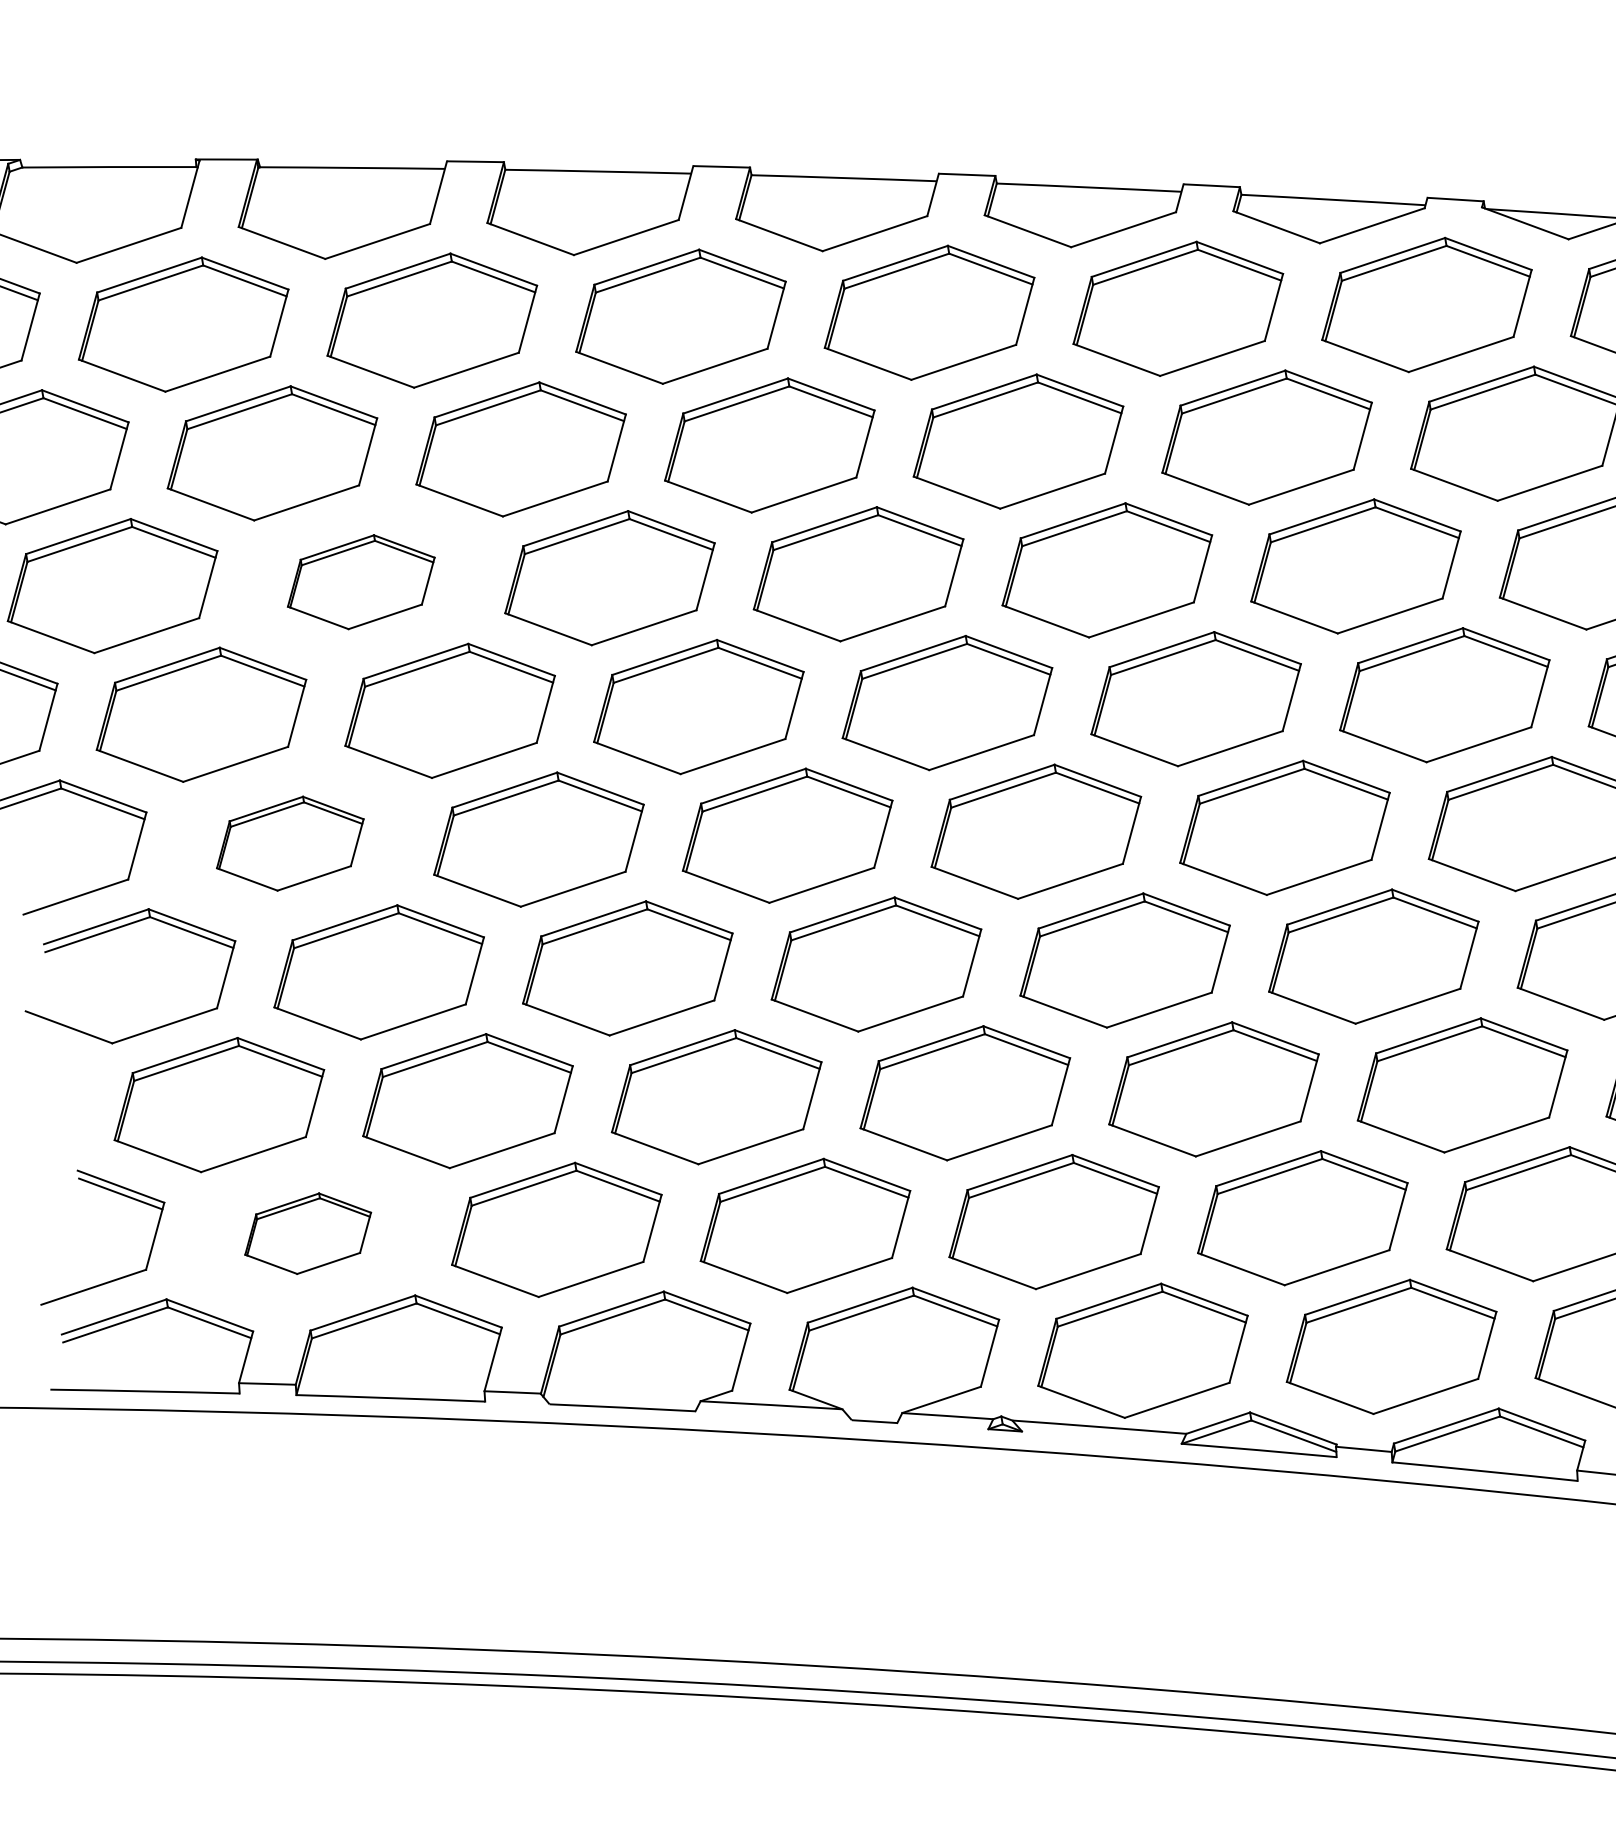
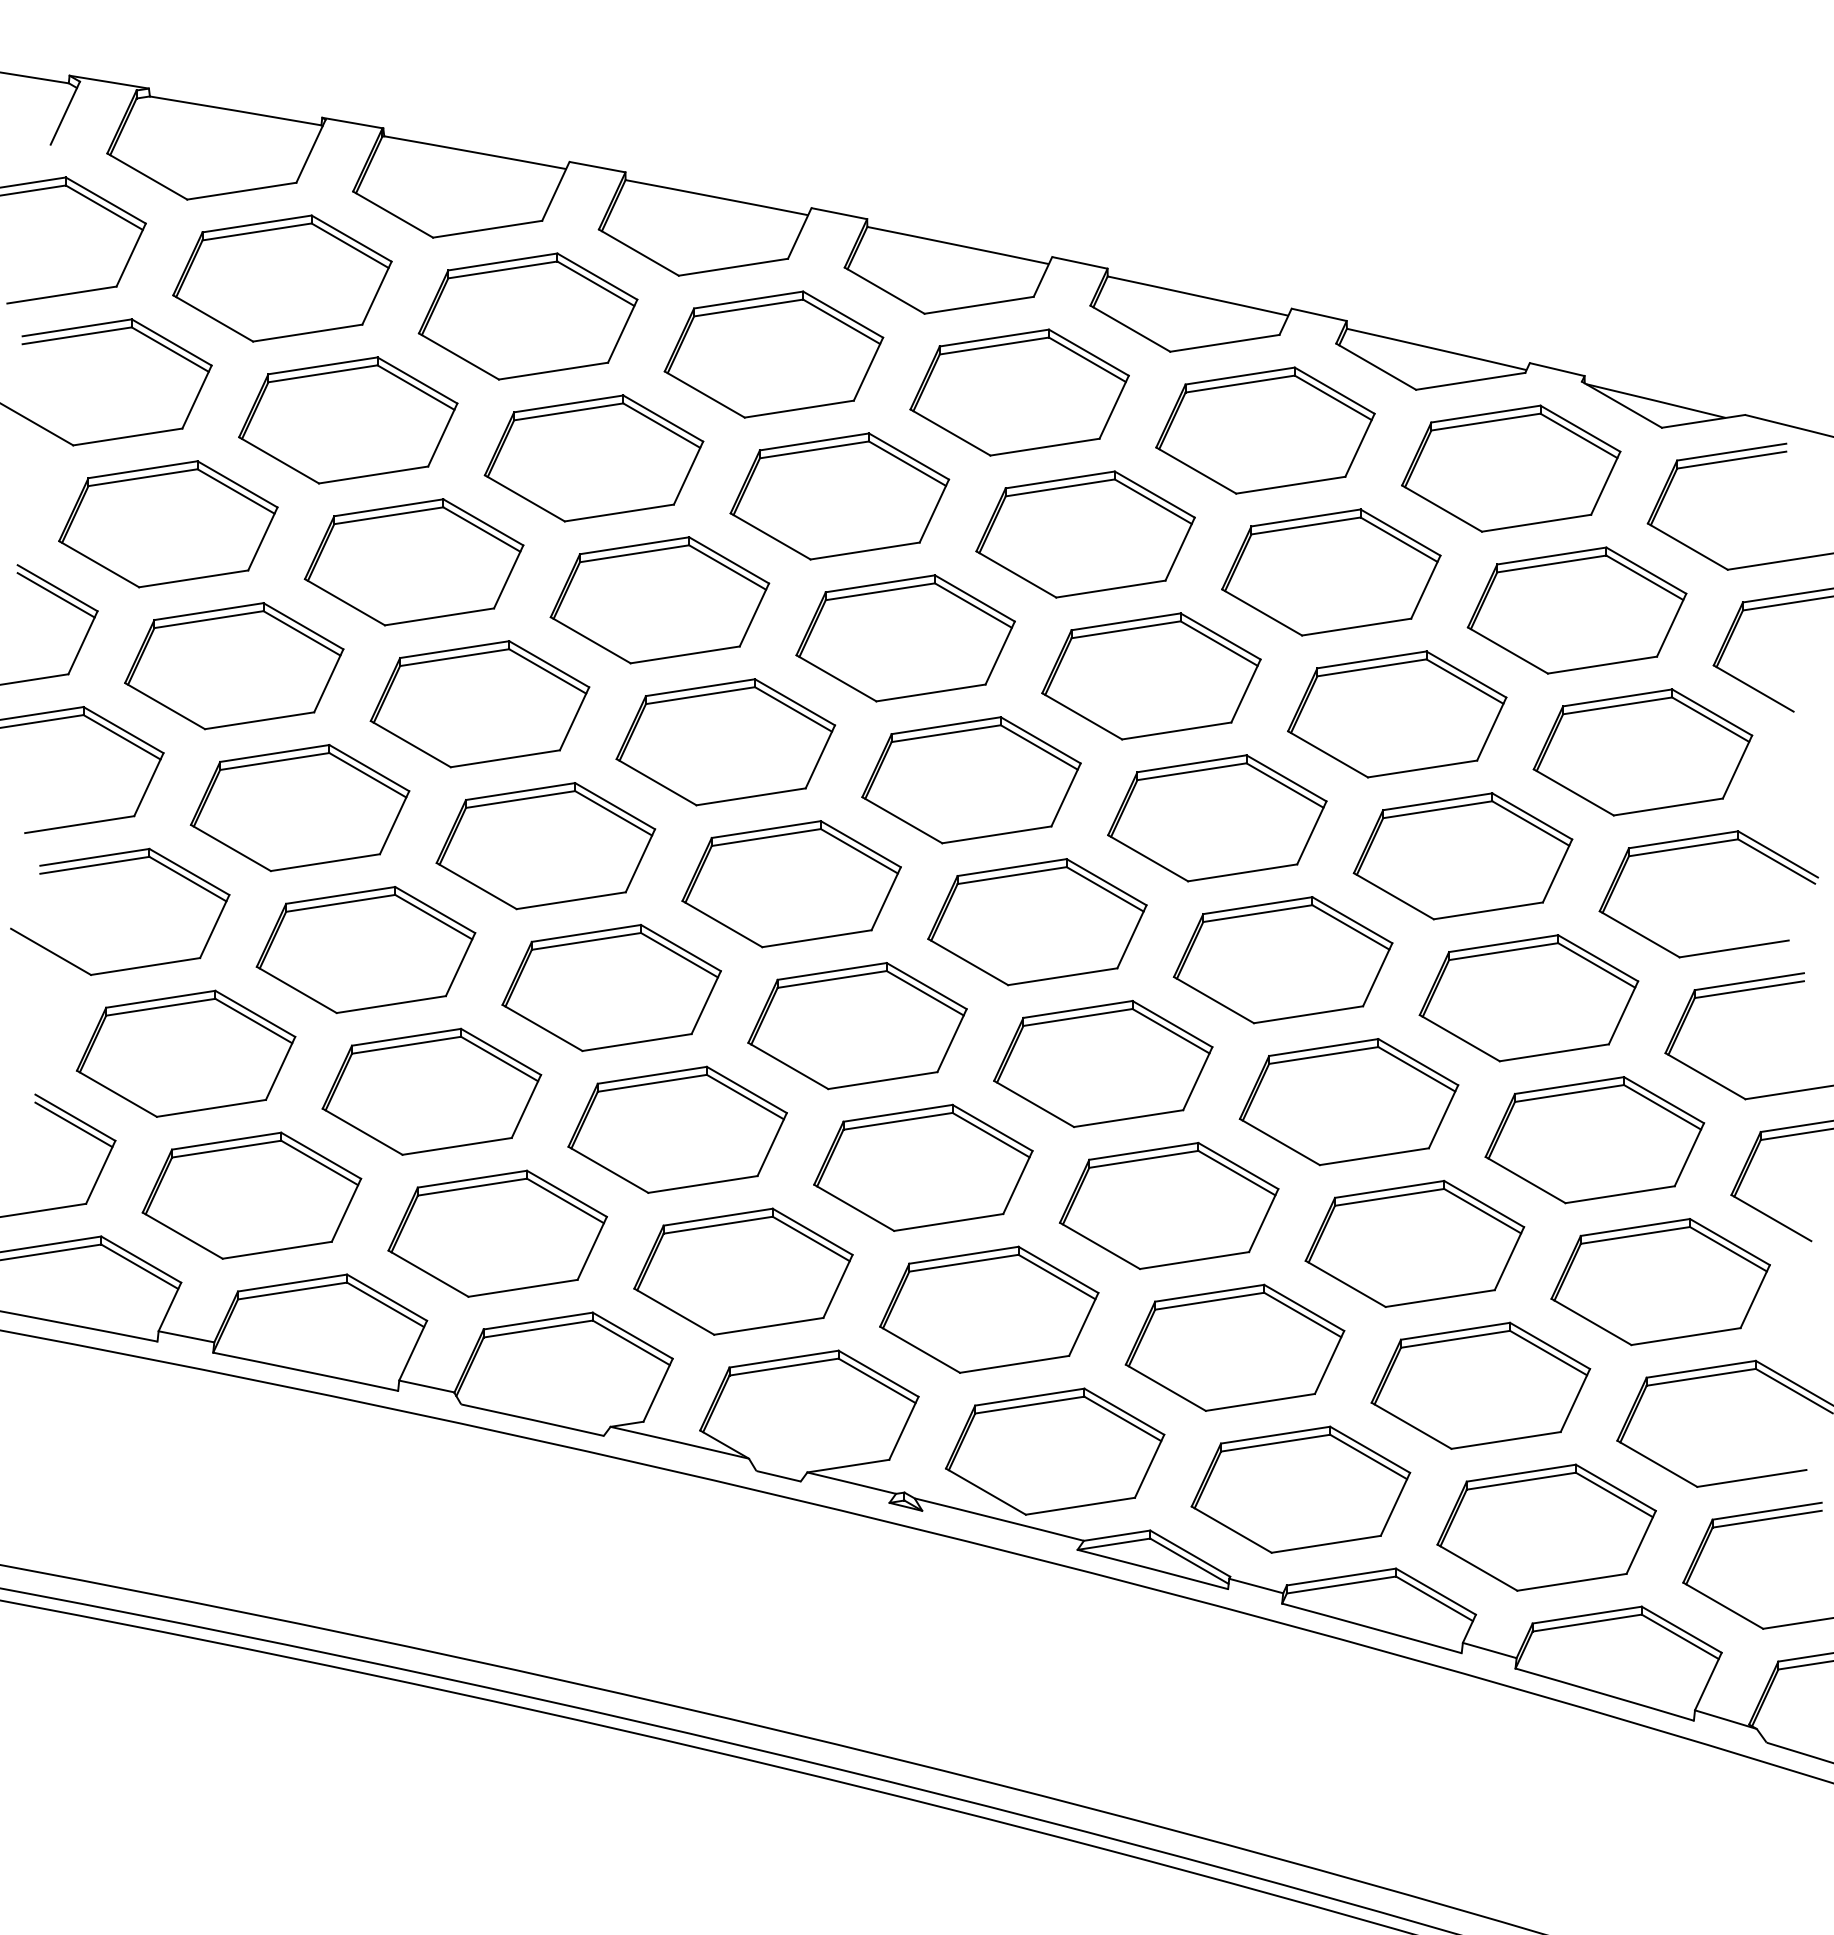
part: (360, 582) -> (413, 562), size x1.43
part: (289, 844) -> (299, 808), size x1.43
part: (307, 1233) -> (251, 1195), size x1.67

